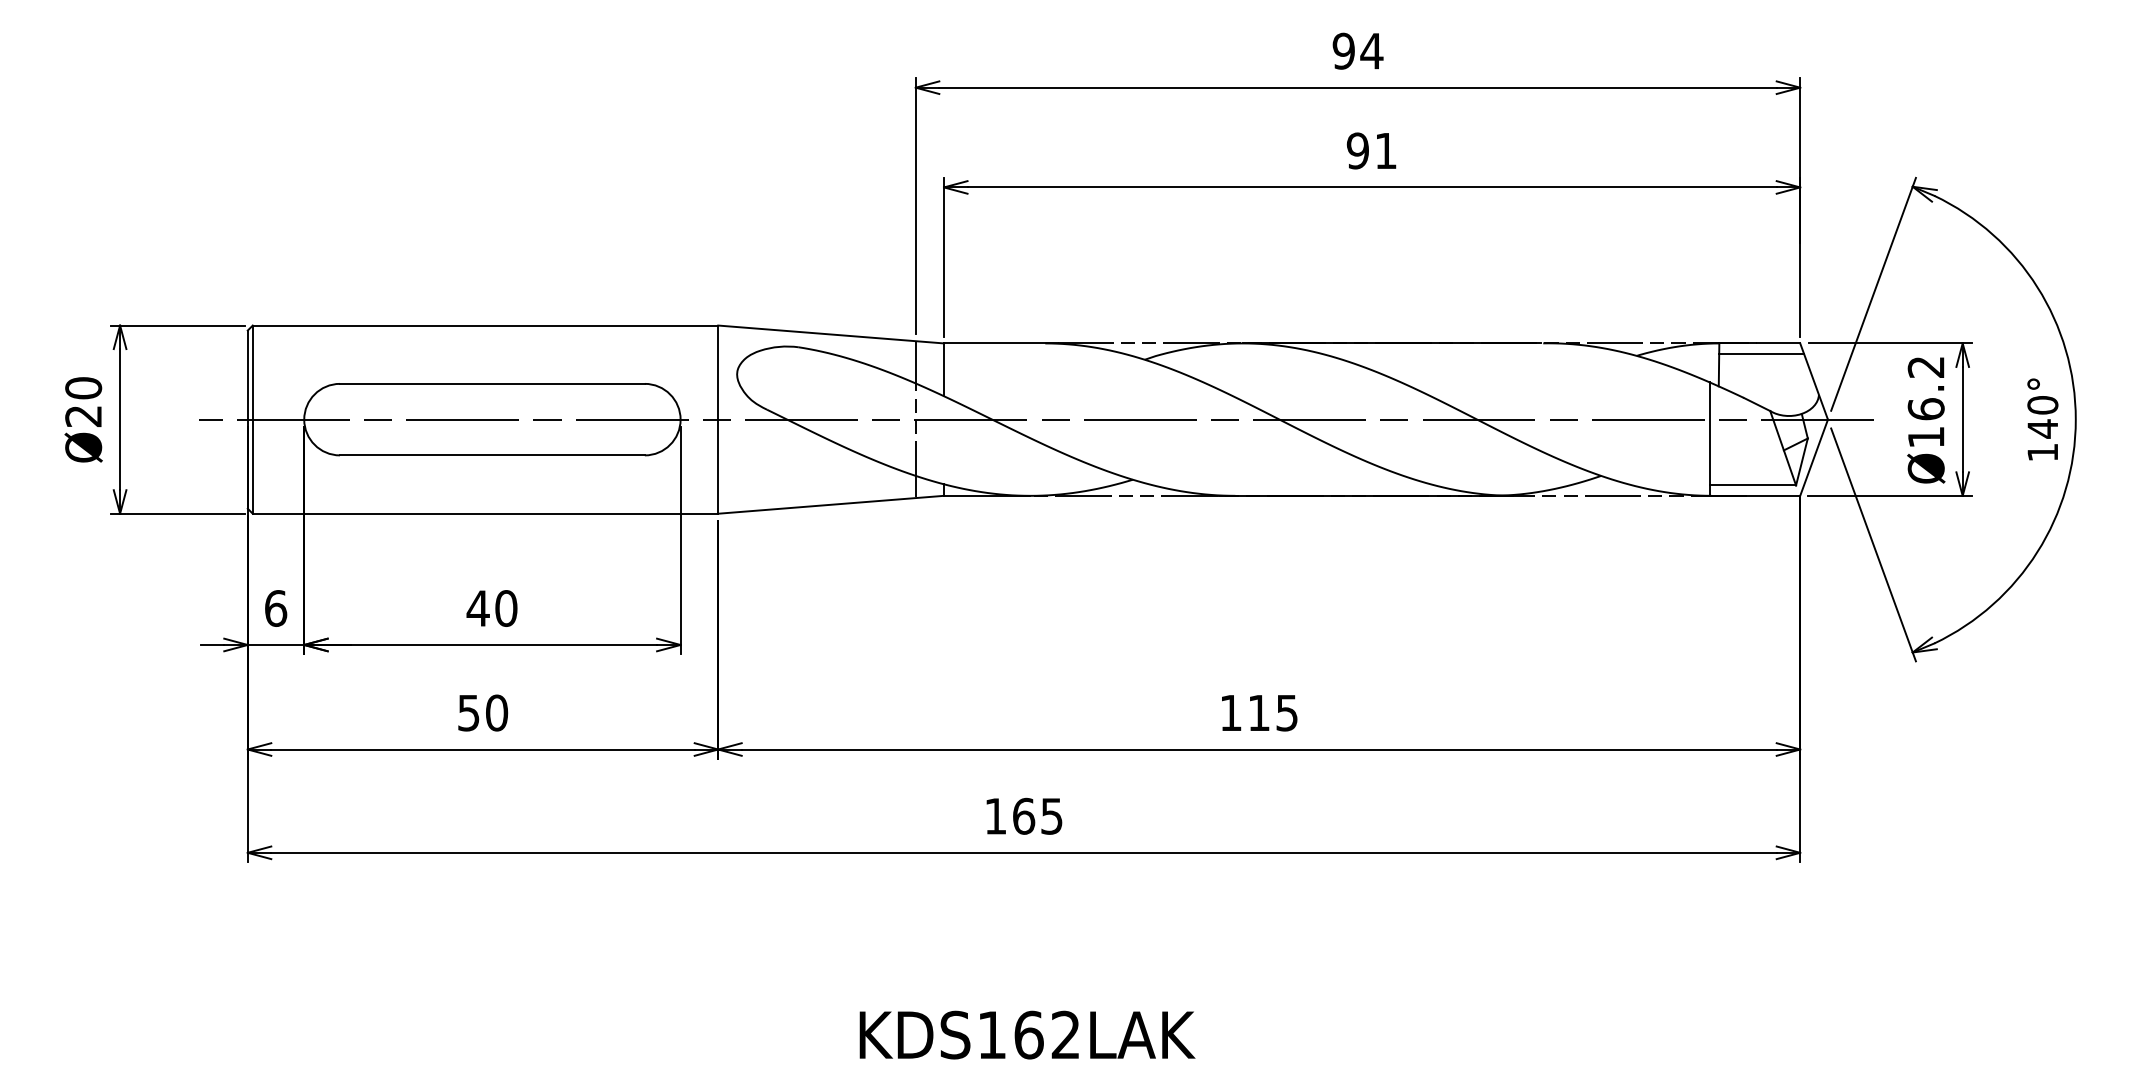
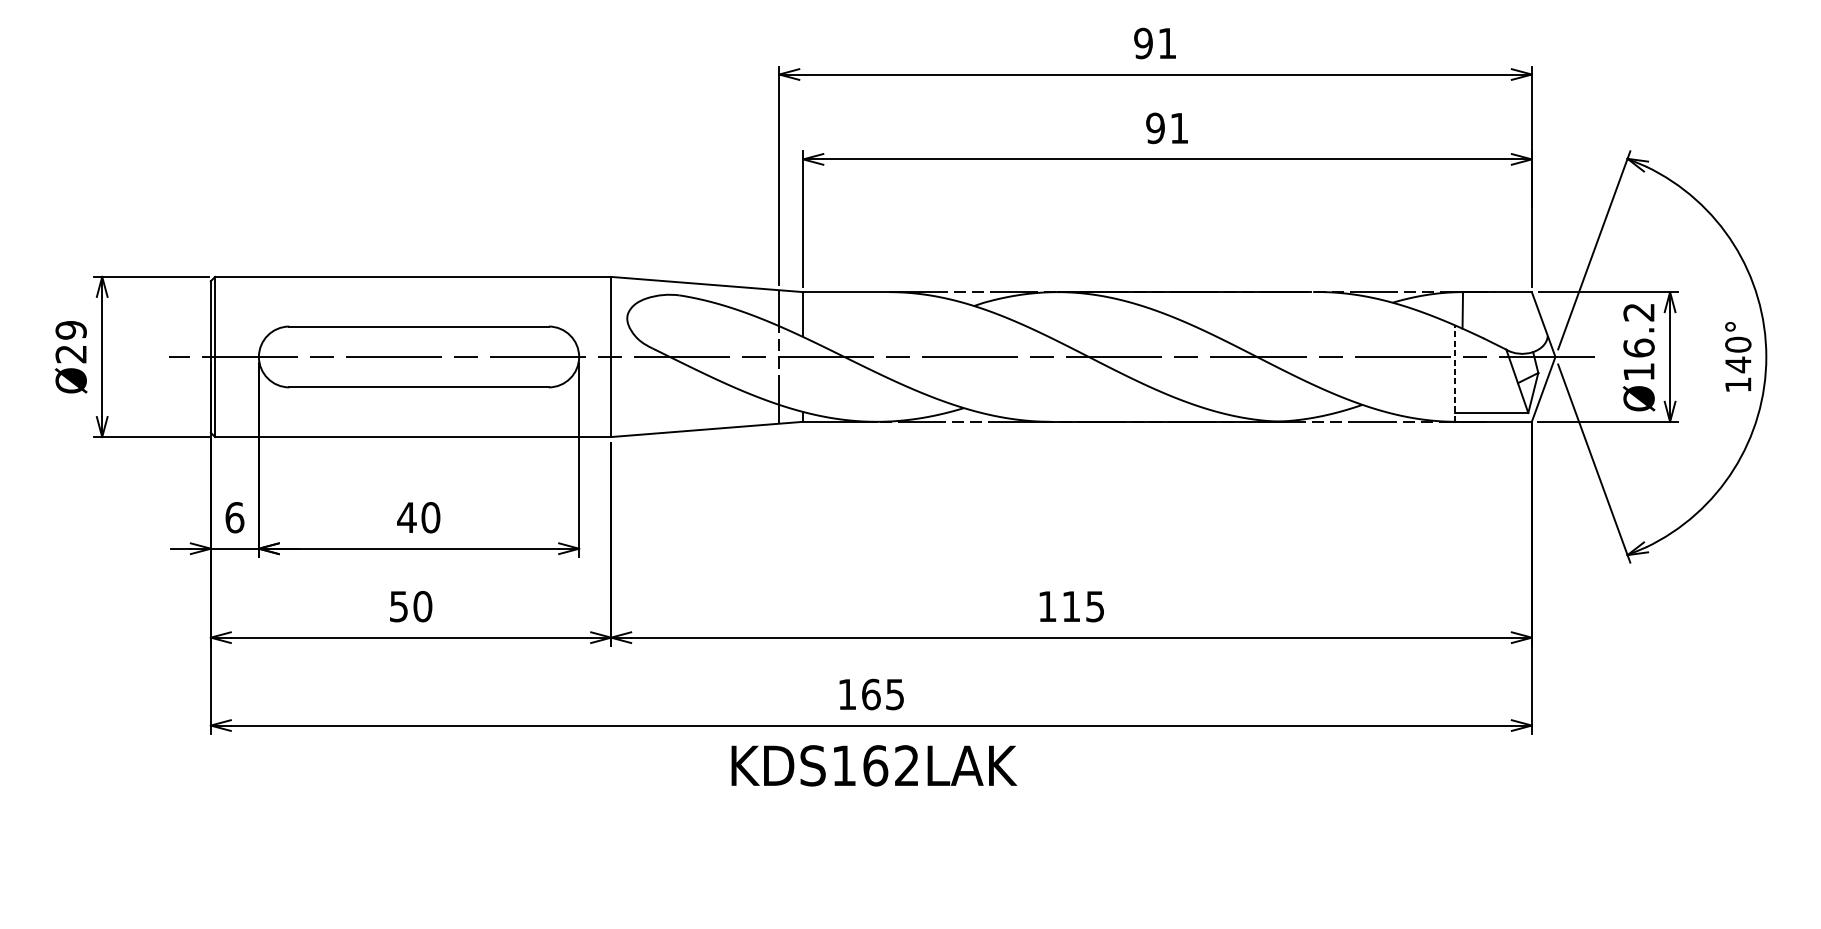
text: (1371, 51) -> (1167, 43), 94 -> 91
line: (1761, 353) -> (1498, 300), removed
text: (83, 388) -> (71, 330), Ø20 -> Ø29
line: (1709, 439) -> (1454, 373), solid -> dashed
text: (1027, 1034) -> (874, 765), moved

